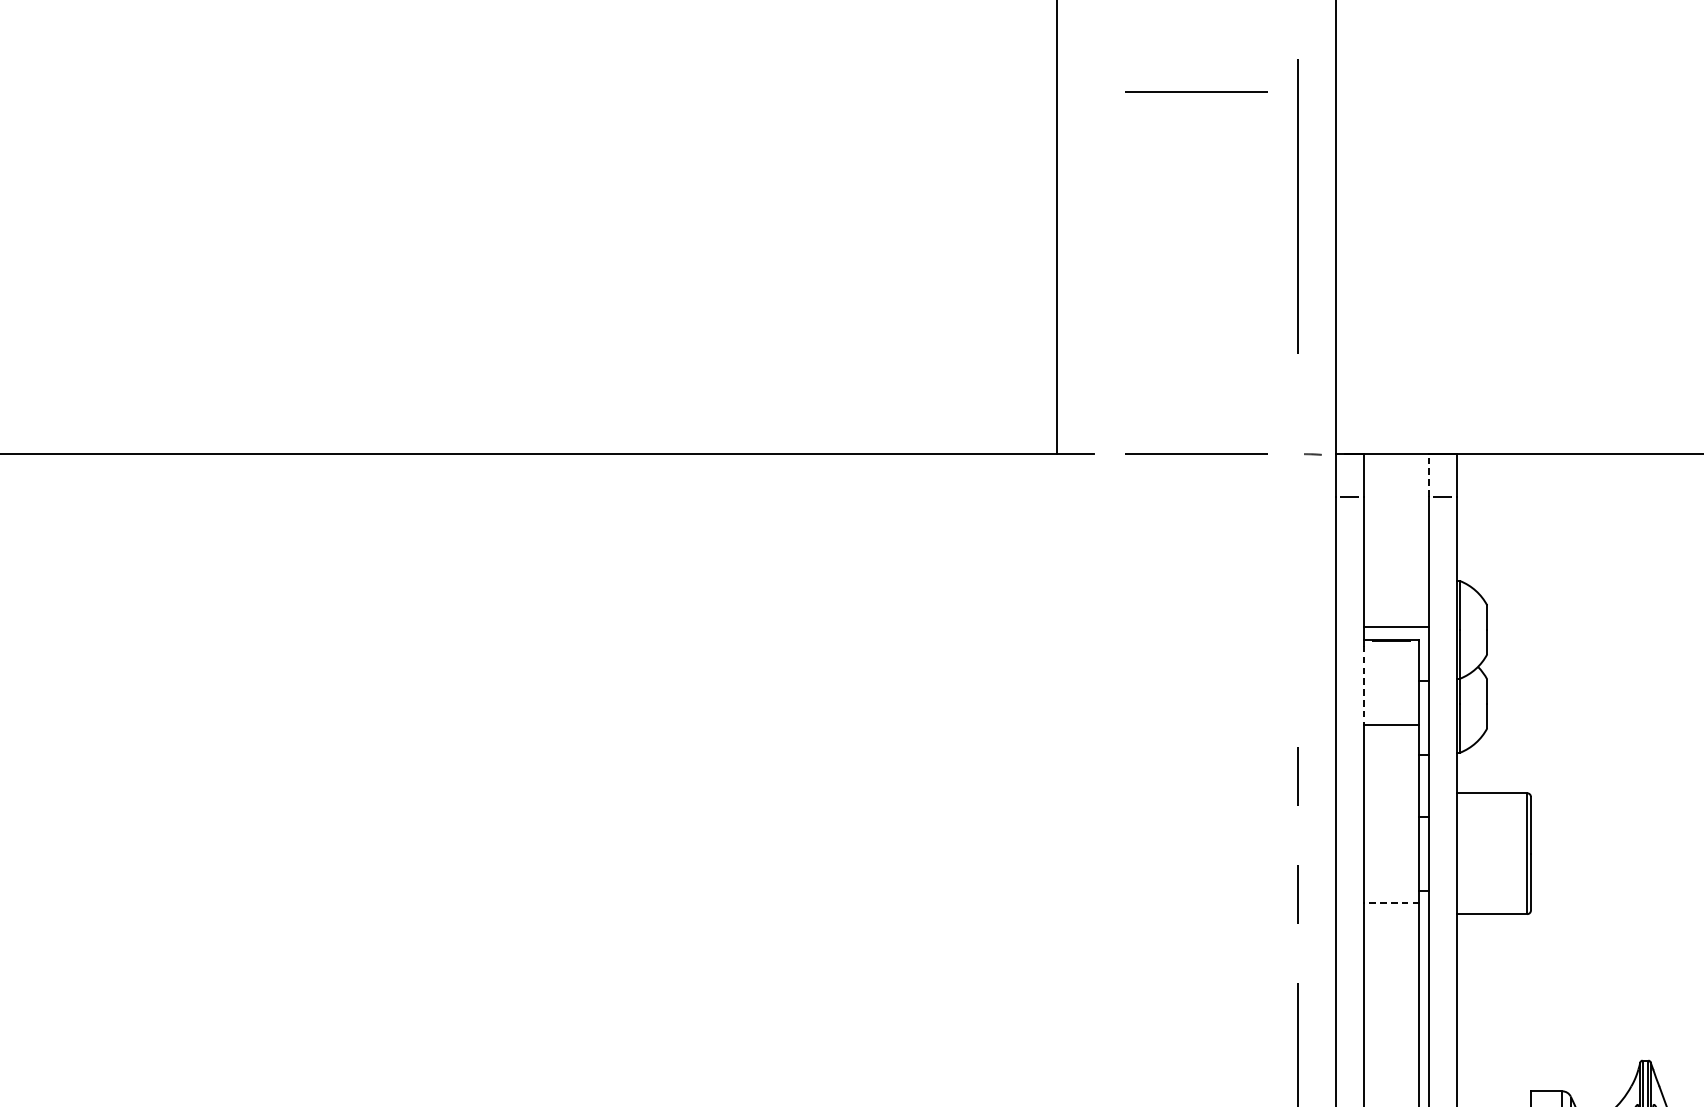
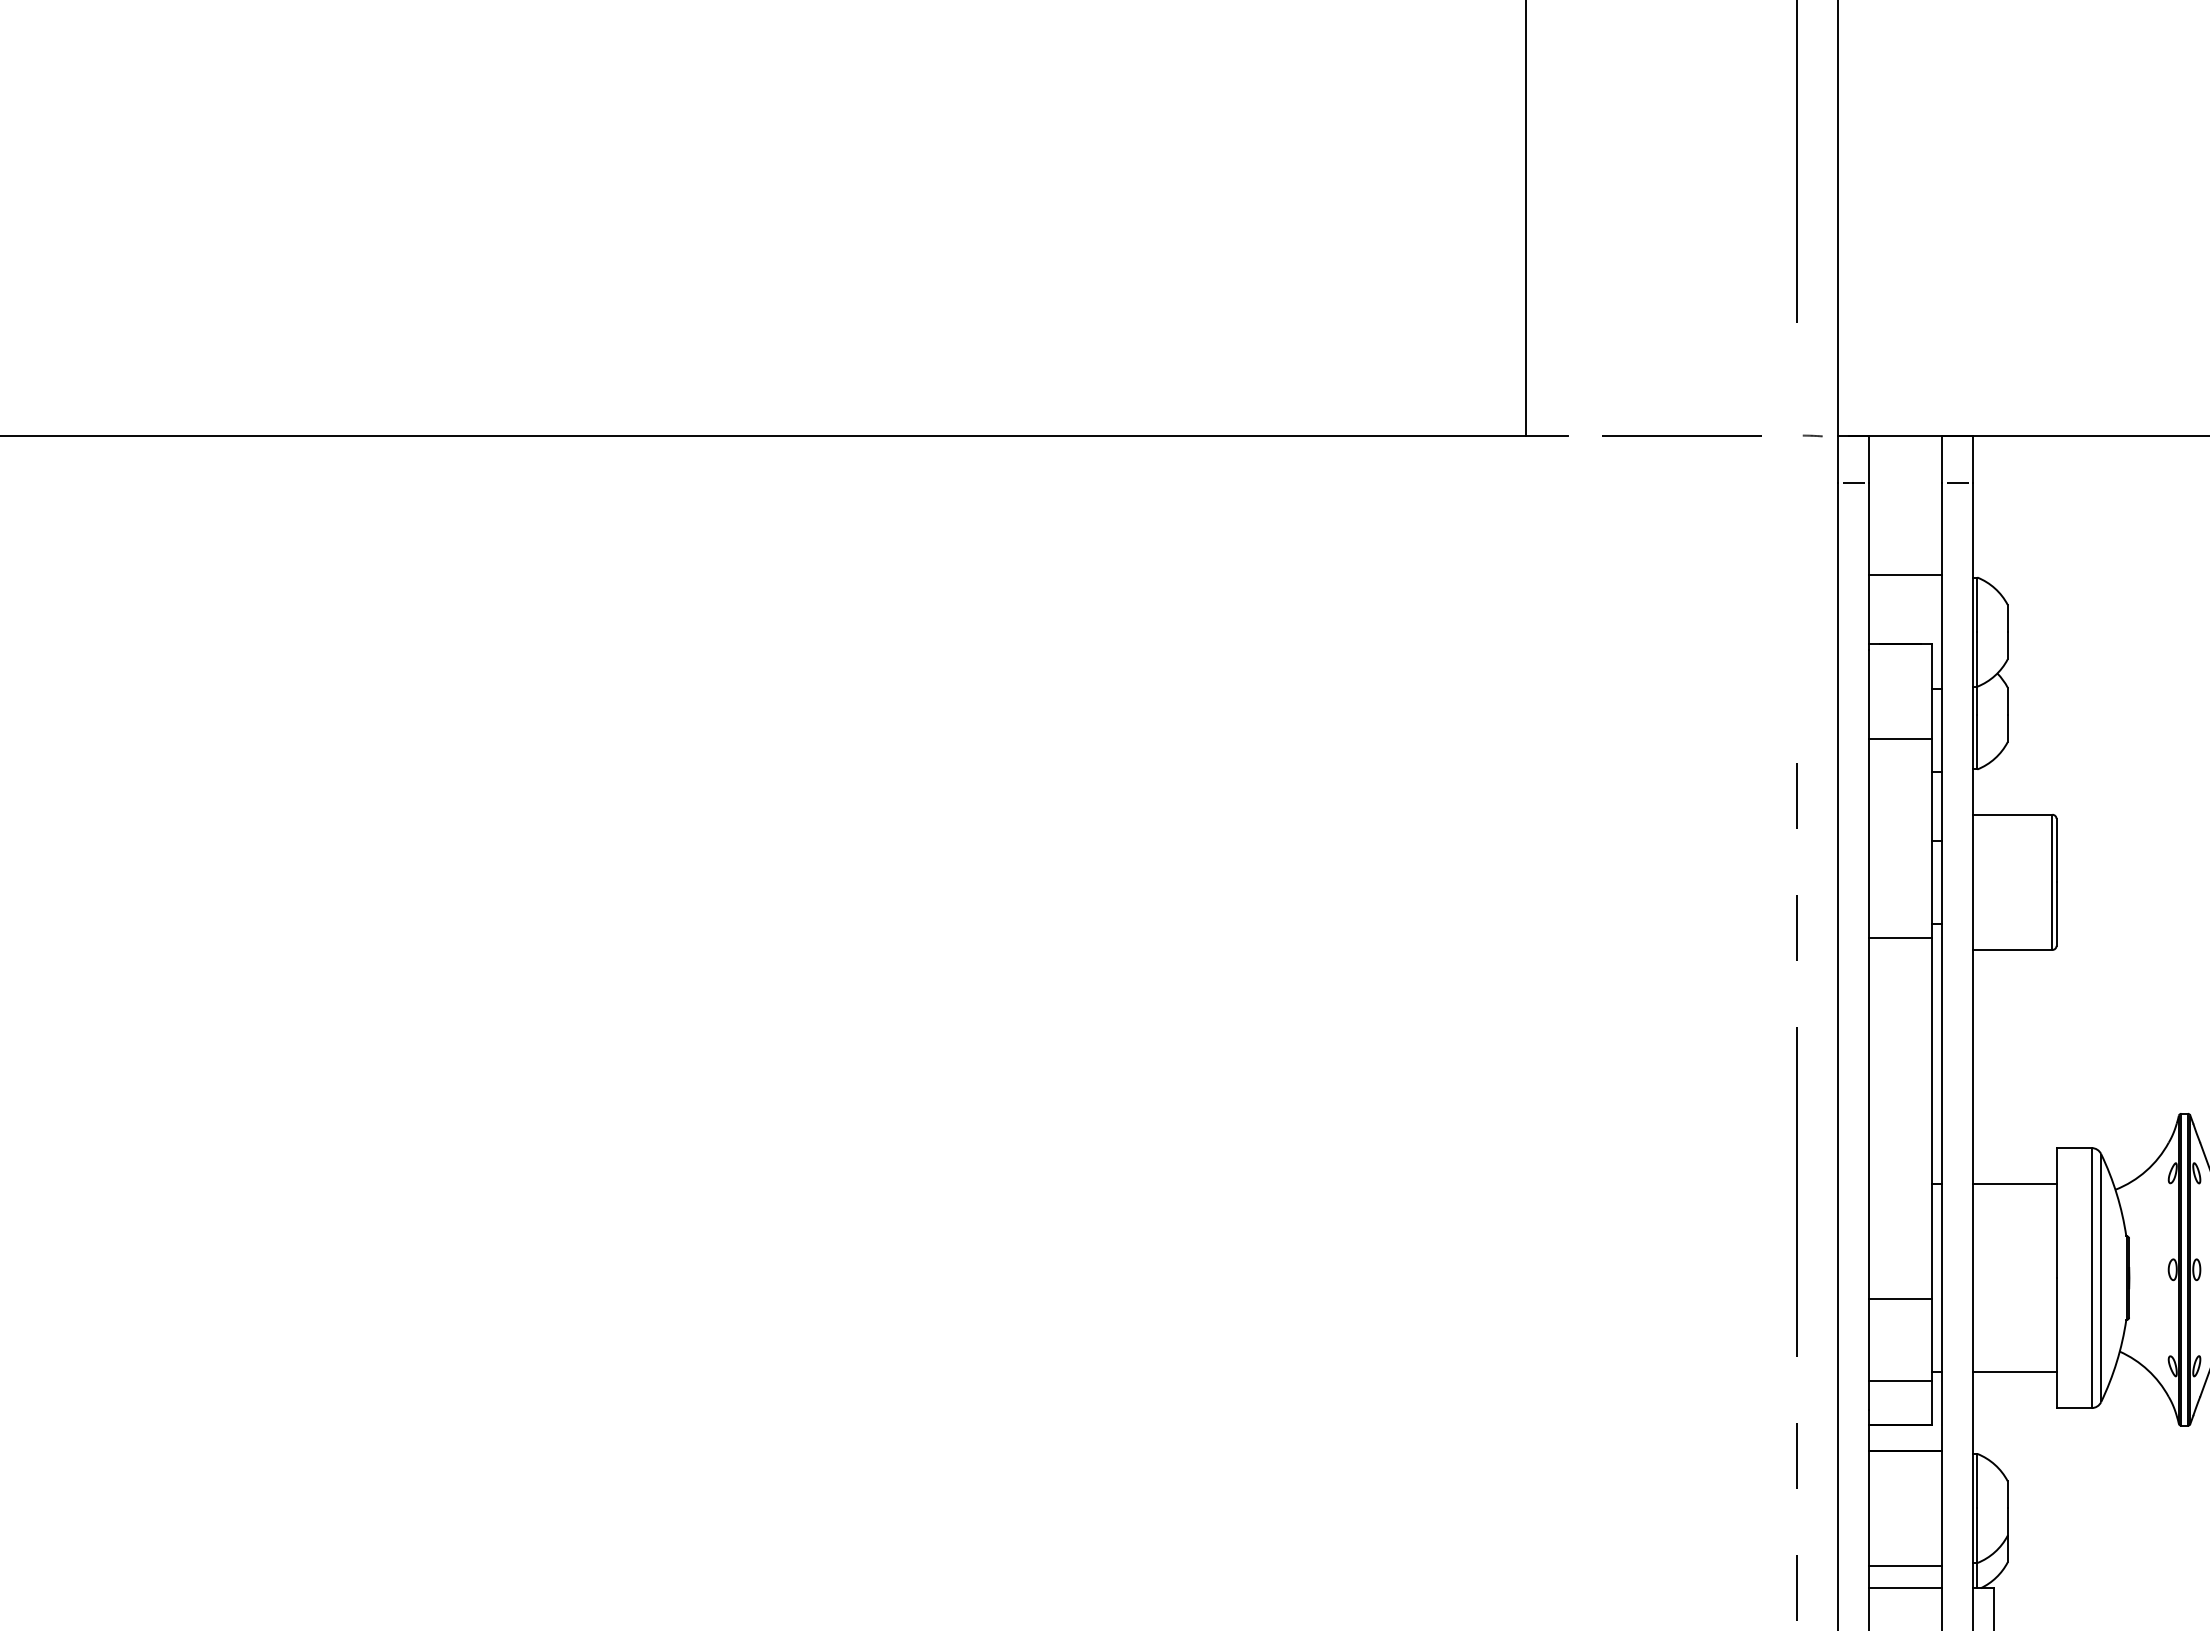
line: (1195, 91) -> (1681, 30), removed
line: (1428, 475) -> (1942, 459), dashed -> solid
line: (1395, 626) -> (1905, 574), moved
line: (1363, 685) -> (1869, 694), dashed -> solid
line: (1391, 903) -> (1900, 937), dashed -> solid

